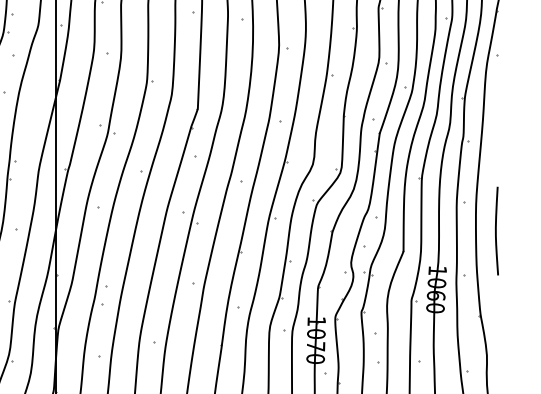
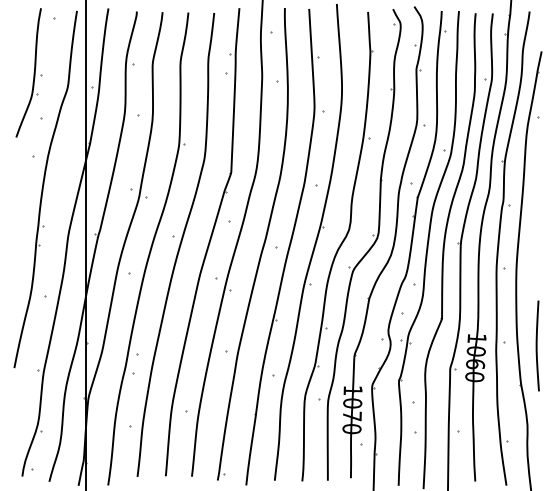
curve: (496, 230) -> (537, 345), moved

